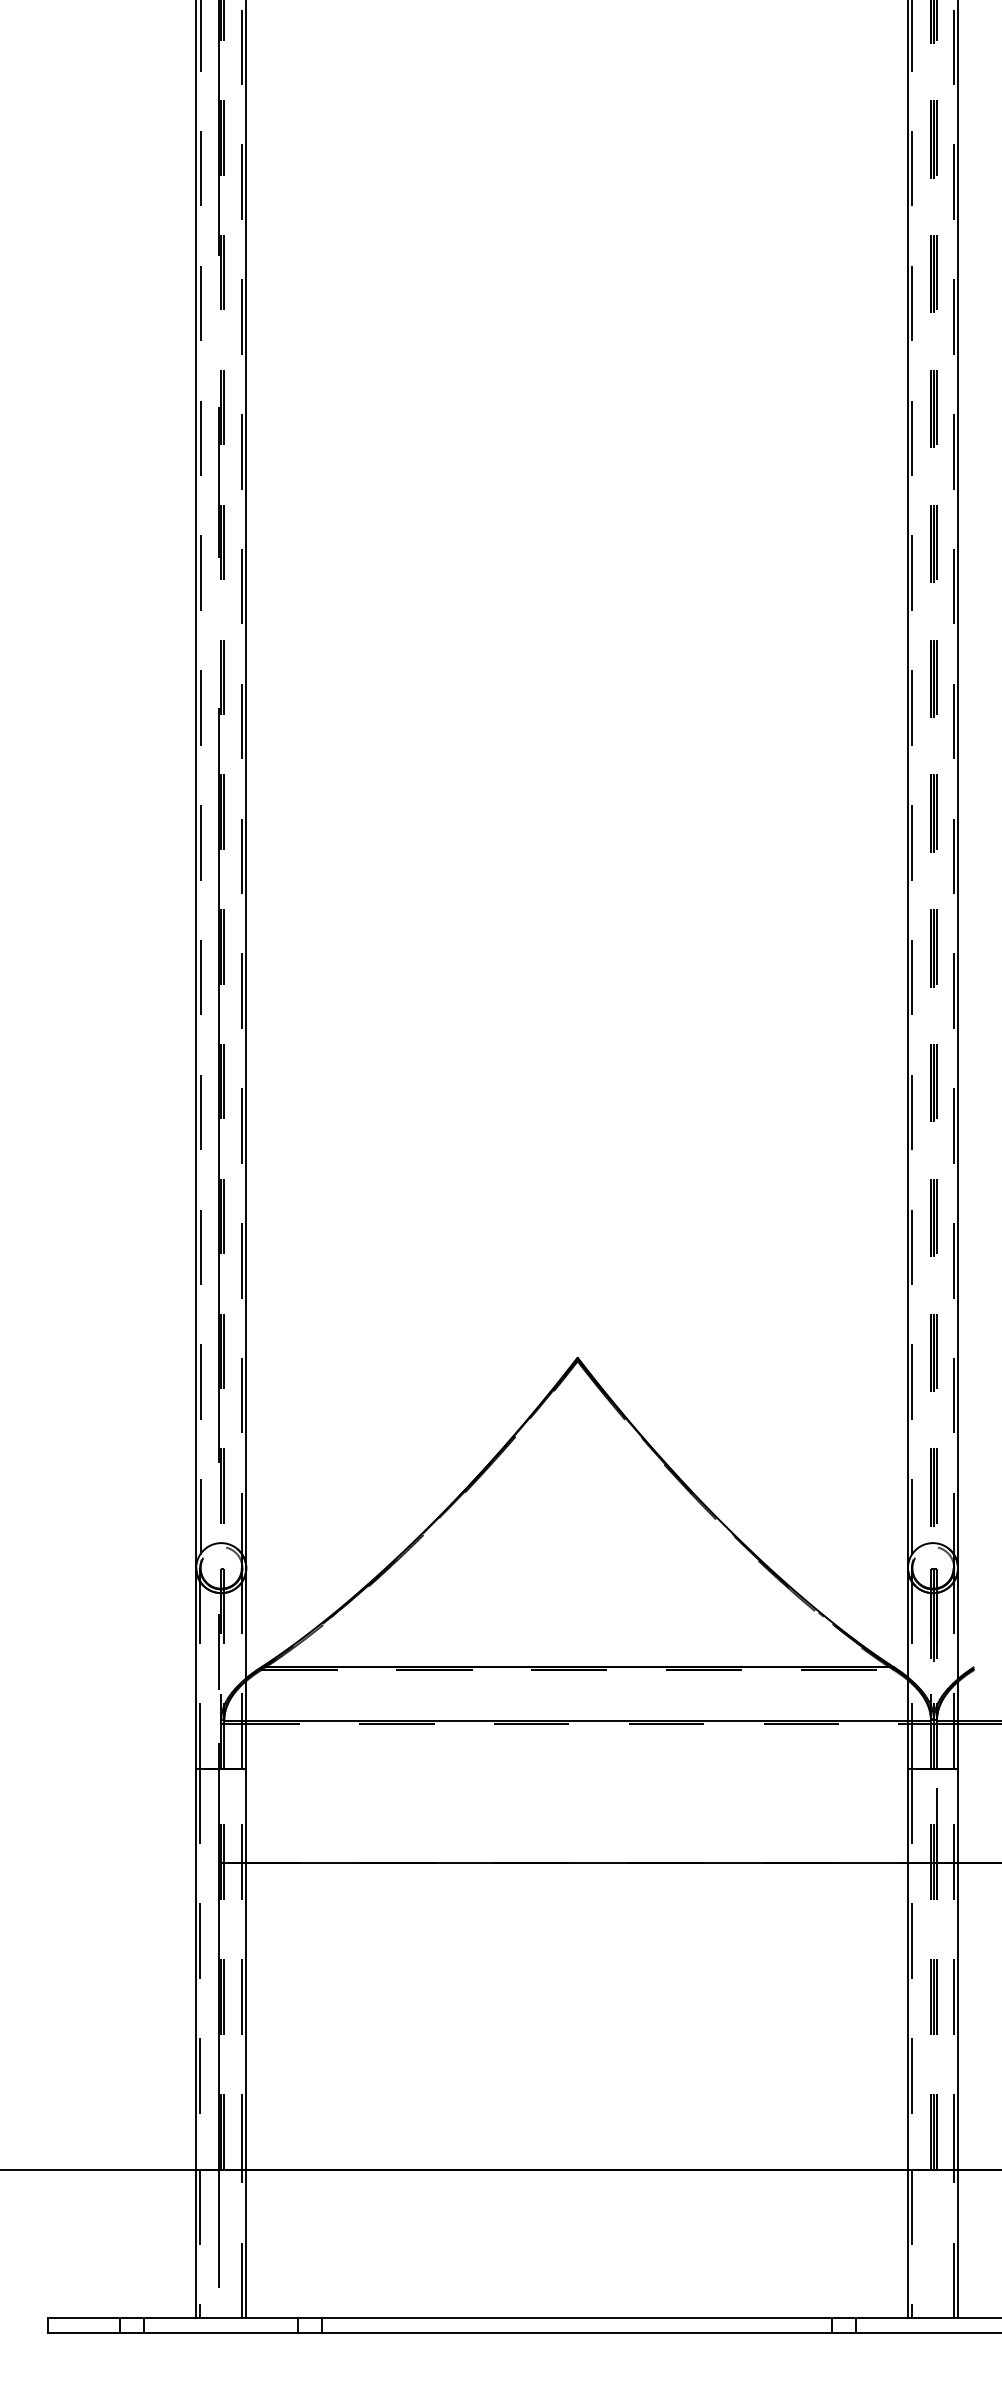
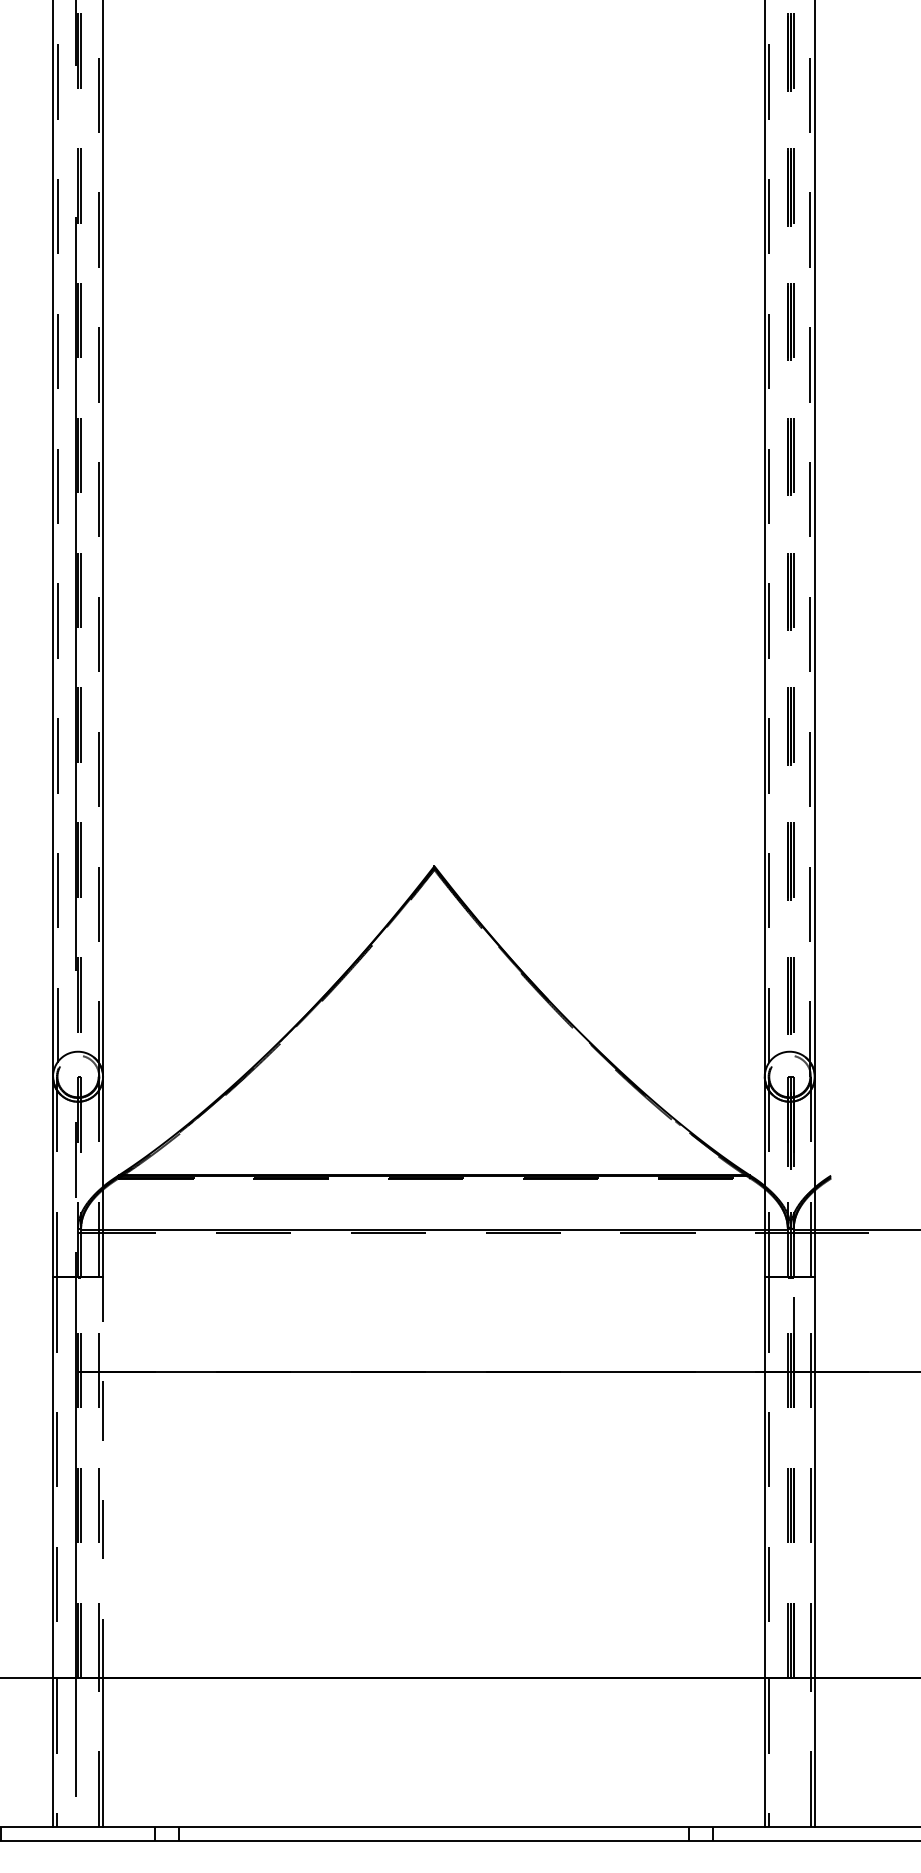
line: (246, 1968) -> (103, 1477), solid -> dashed

